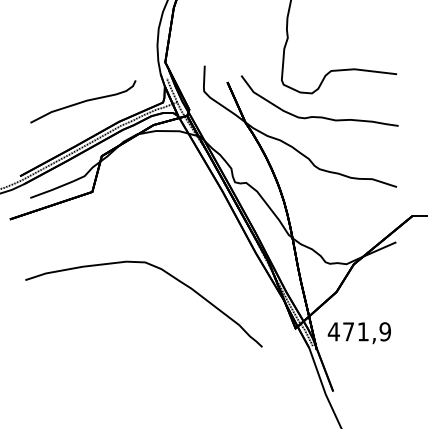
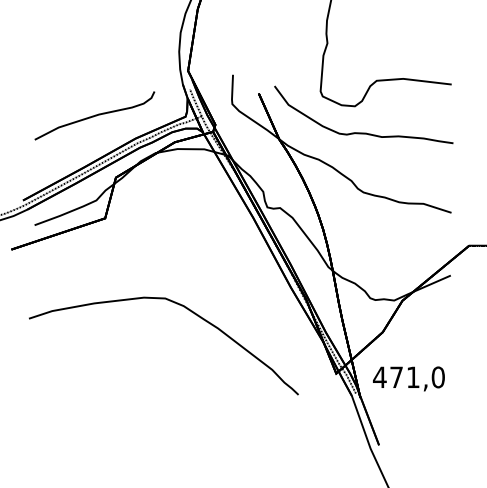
text: (384, 331) -> (437, 377), 471,9 -> 471,0

